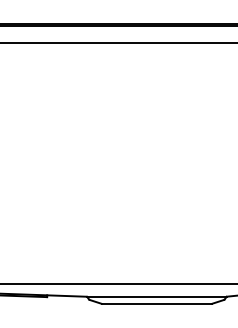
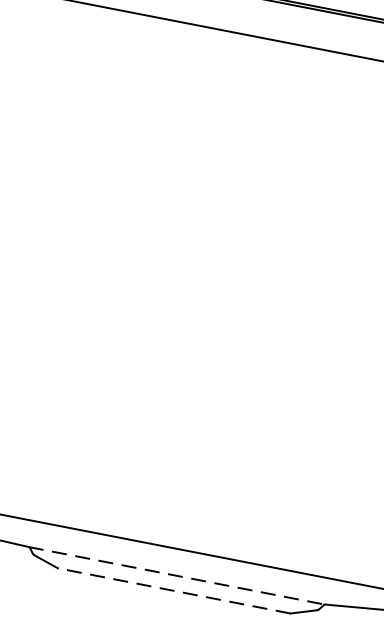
line: (157, 296) -> (178, 575), solid -> dashed
line: (156, 303) -> (173, 589), solid -> dashed

